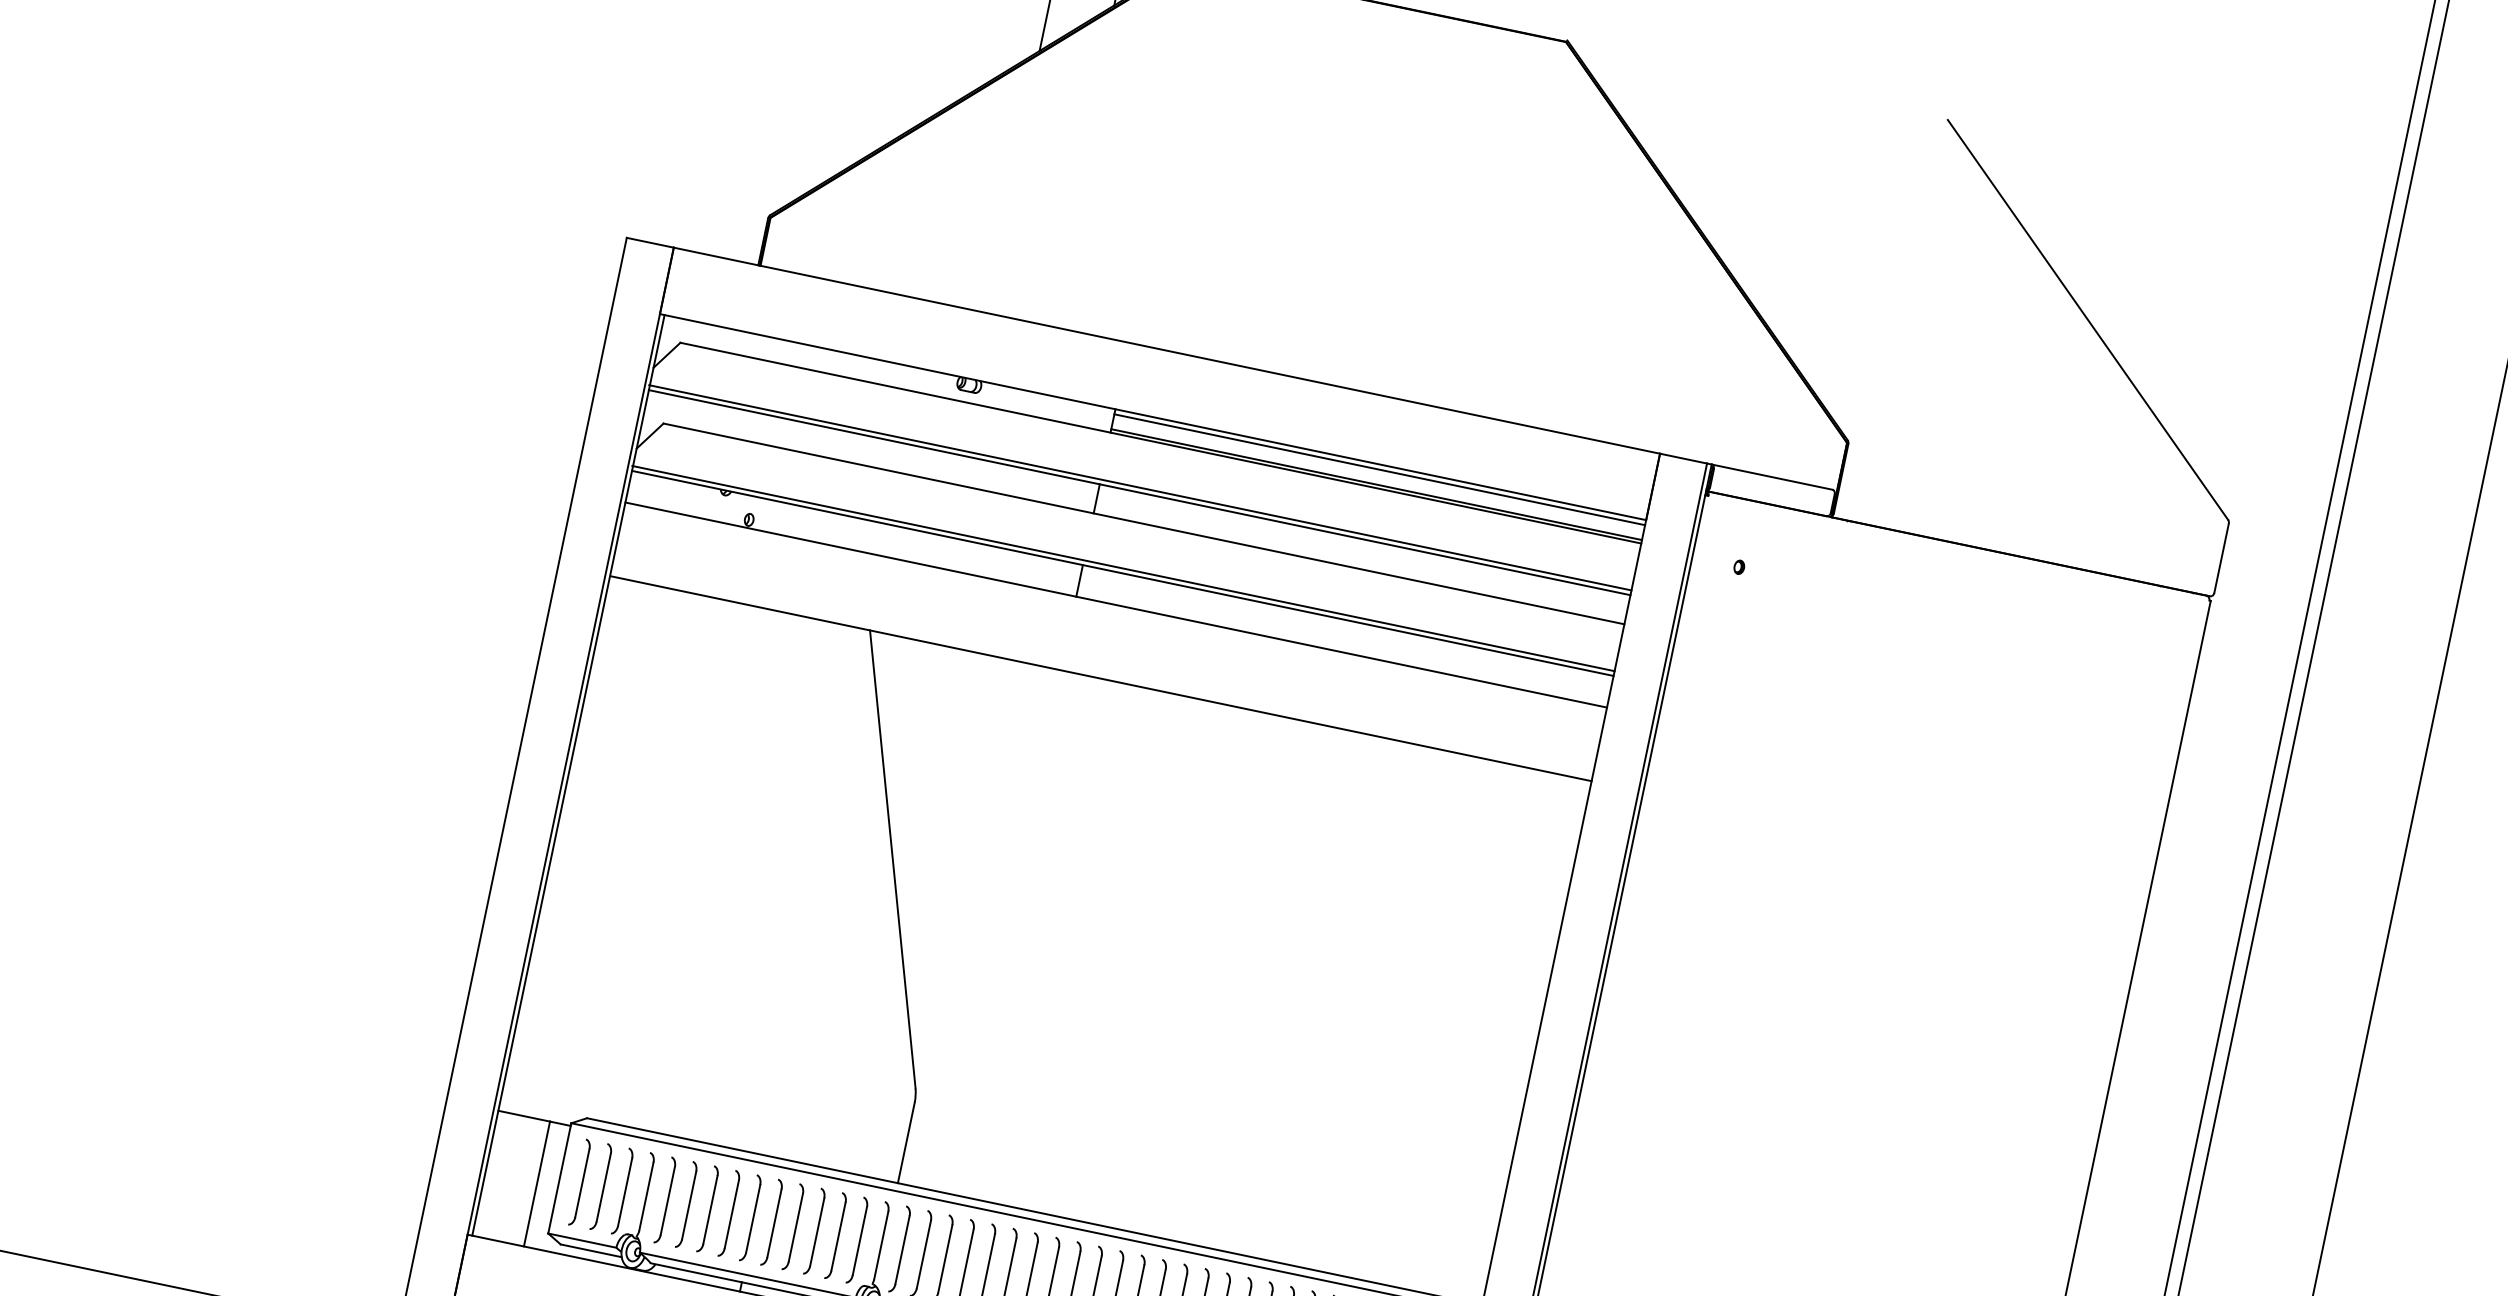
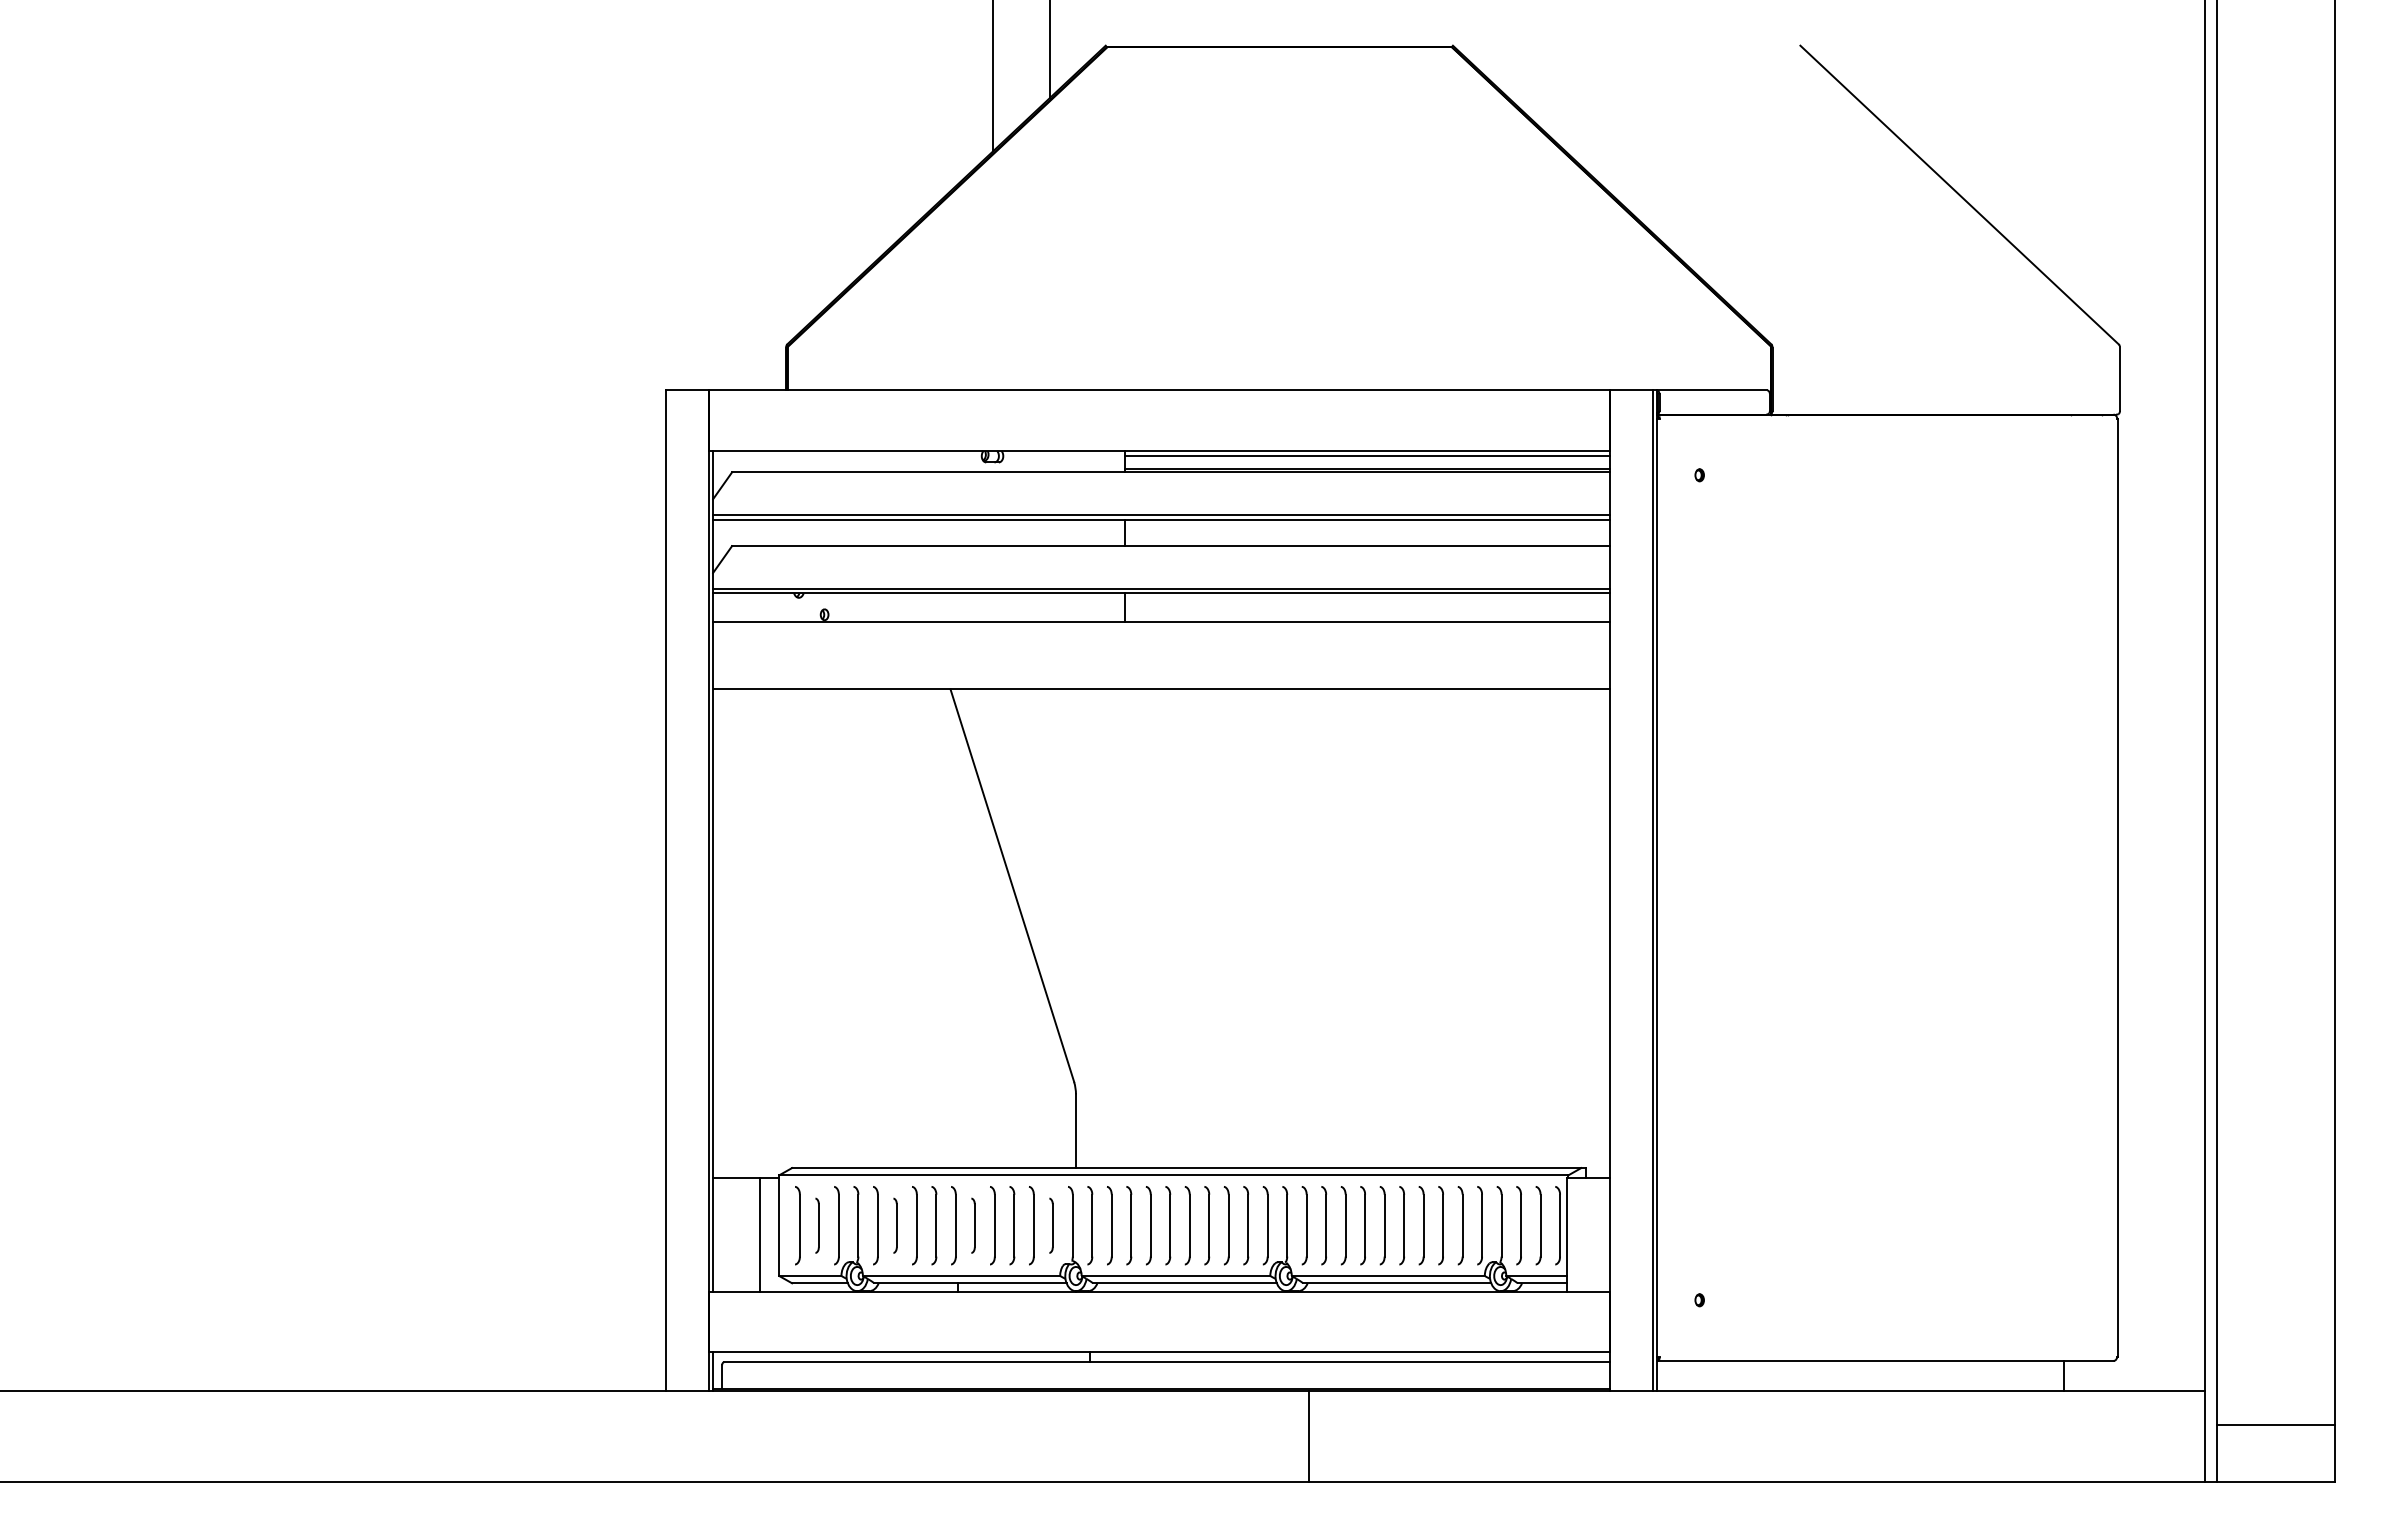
part: (601, 1186) -> (817, 1225), size x0.7
part: (687, 1204) -> (895, 1225), size x0.7
part: (772, 1222) -> (973, 1225), size x0.7
part: (857, 1240) -> (1051, 1225), size x0.7

